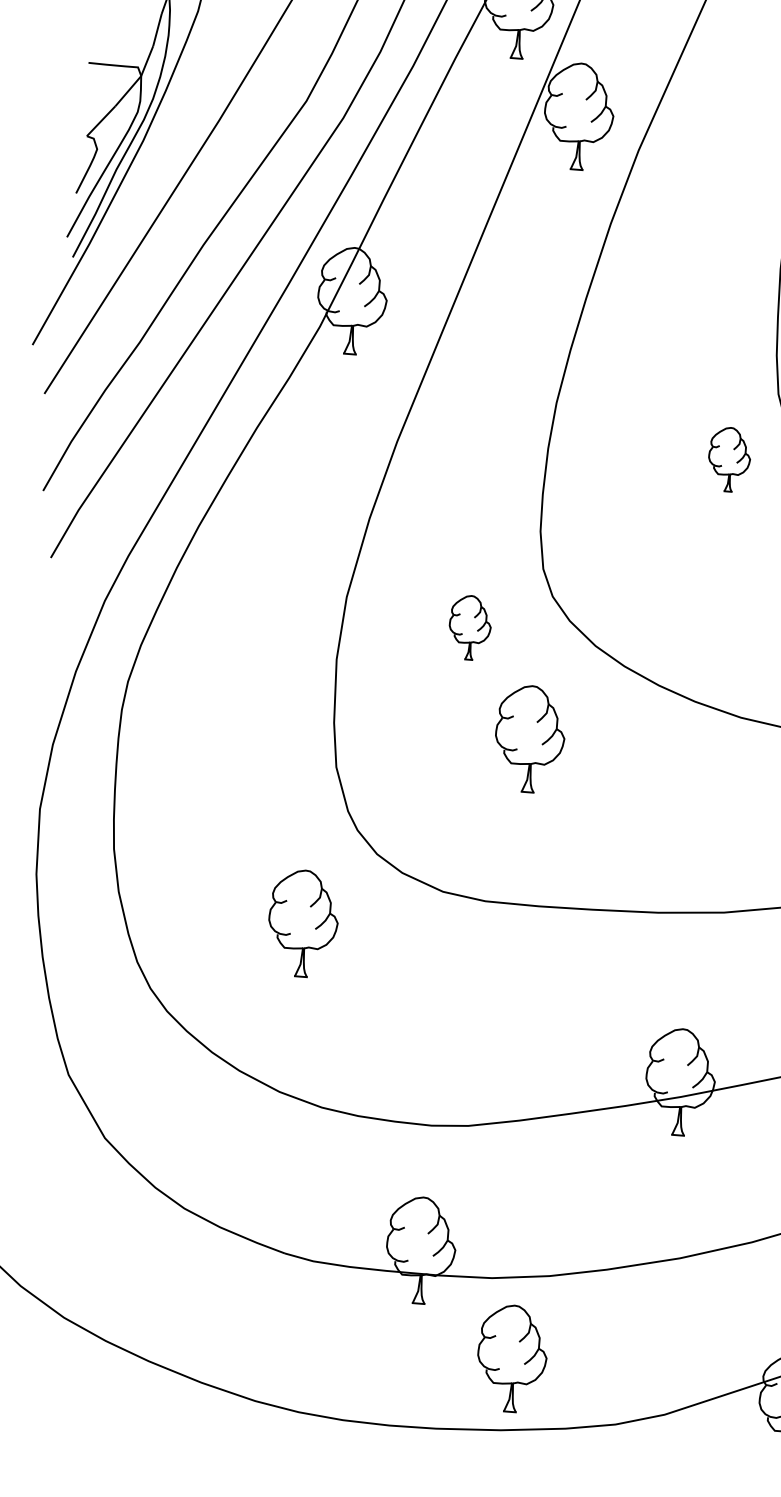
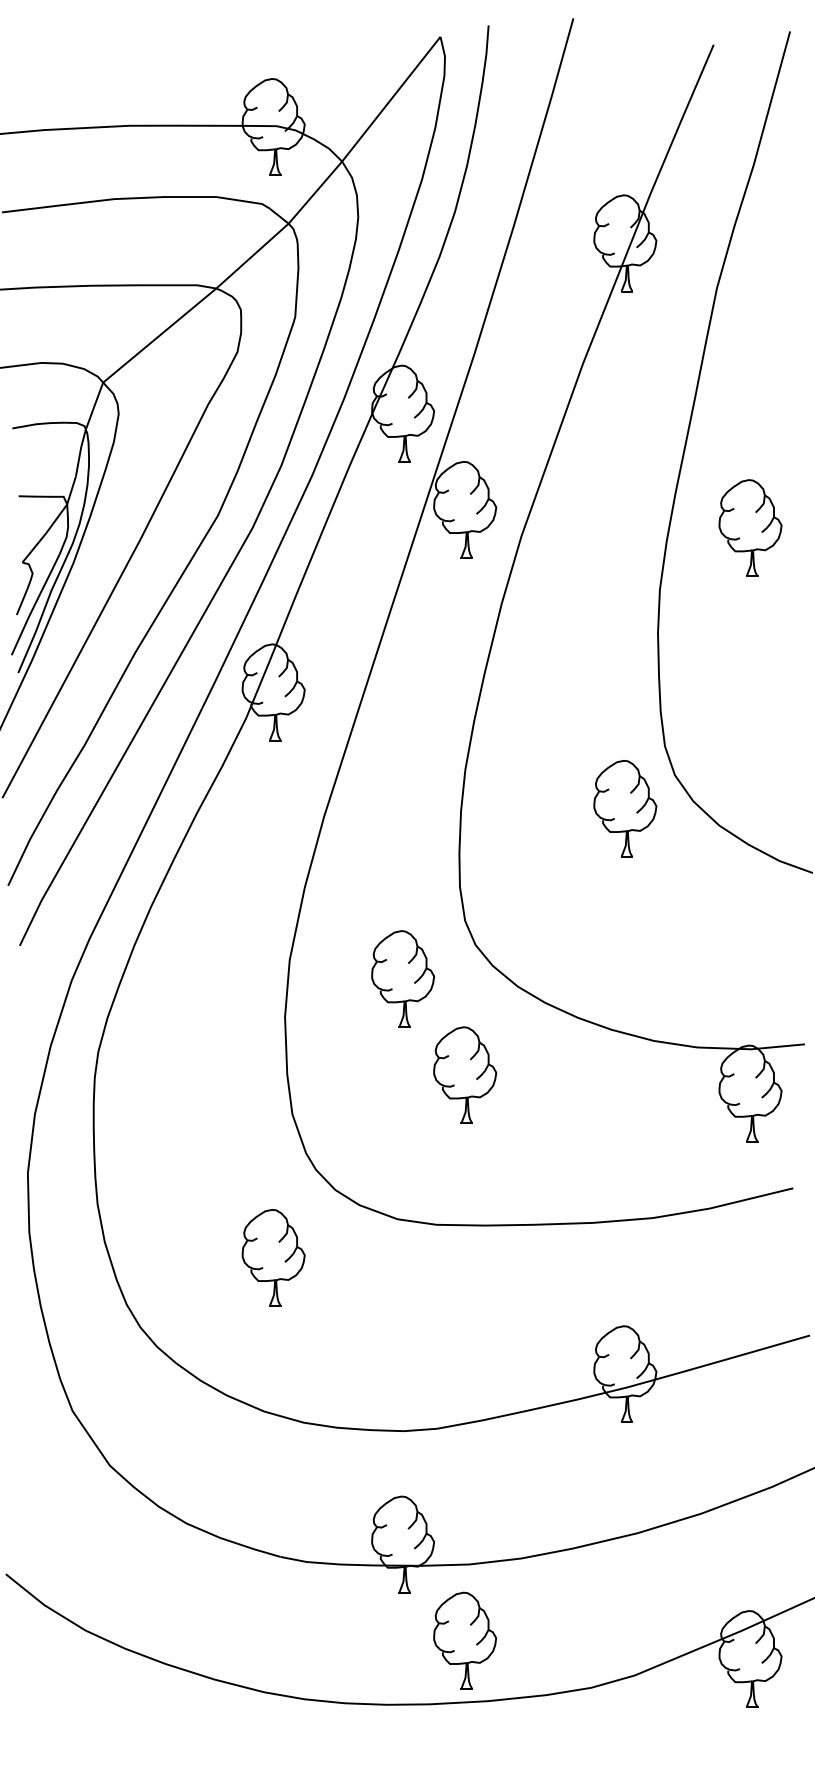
part: (729, 459) -> (625, 808), size x1.67
part: (470, 627) -> (403, 978), size x1.67
part: (512, 1358) -> (465, 1640), moved

